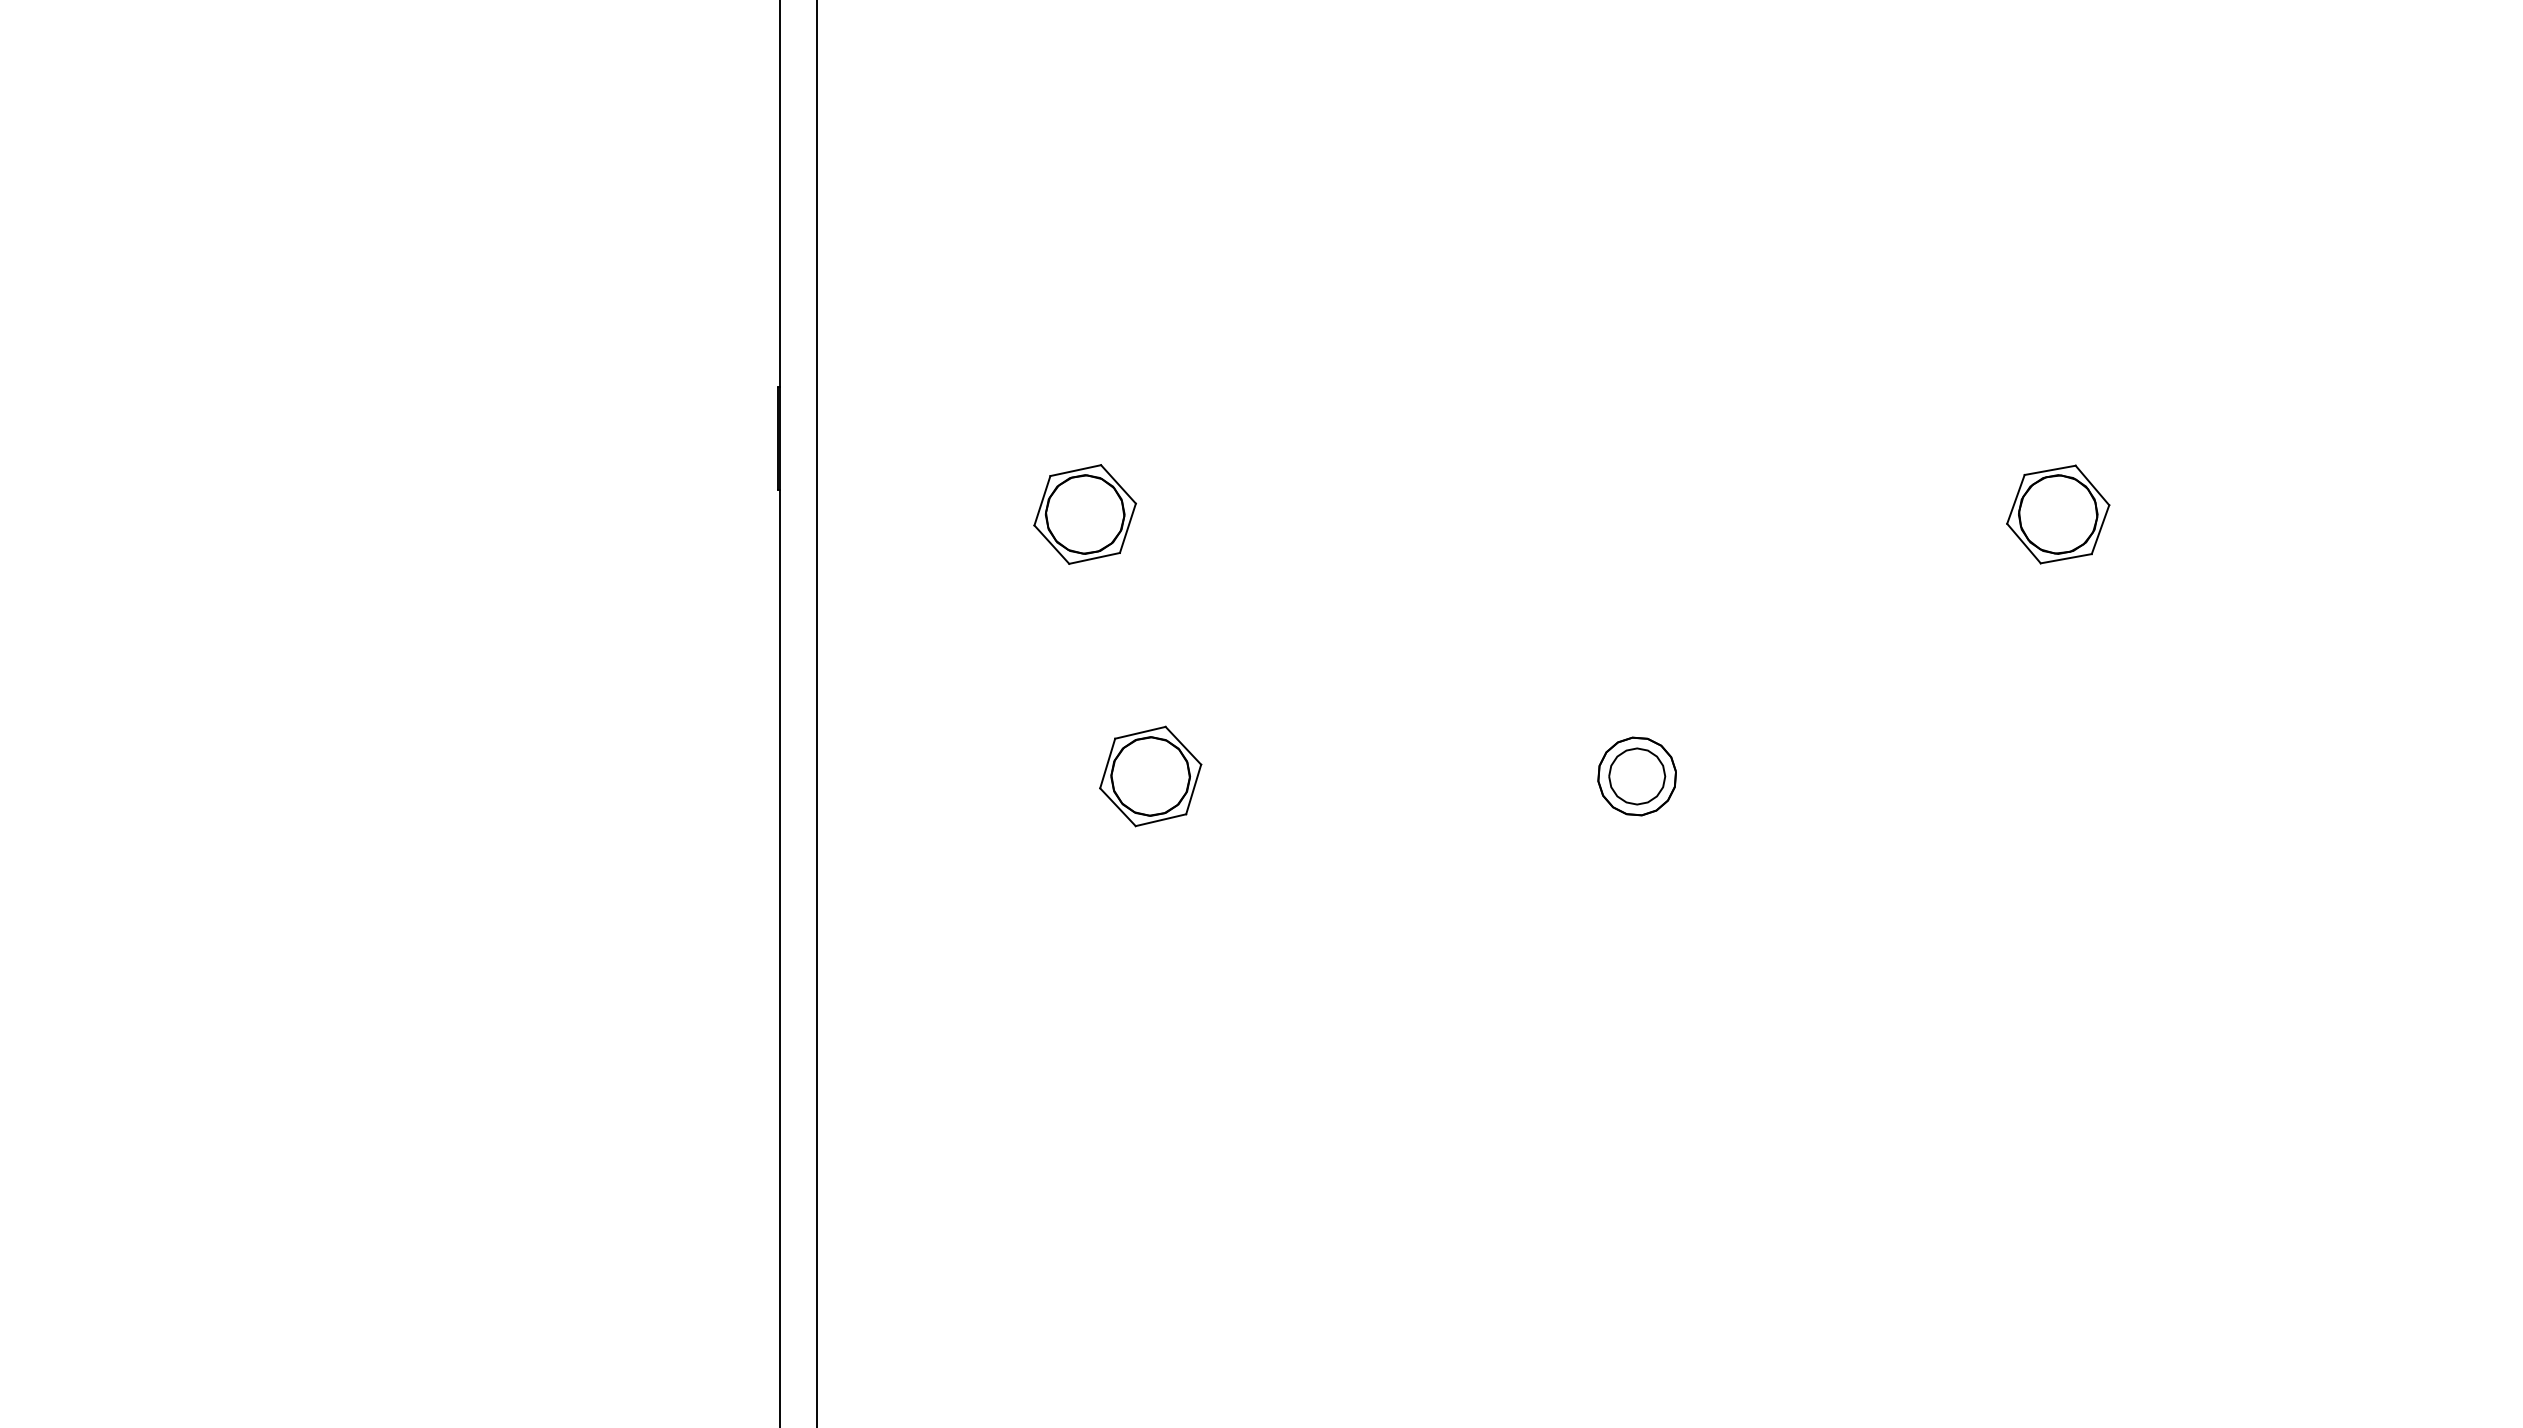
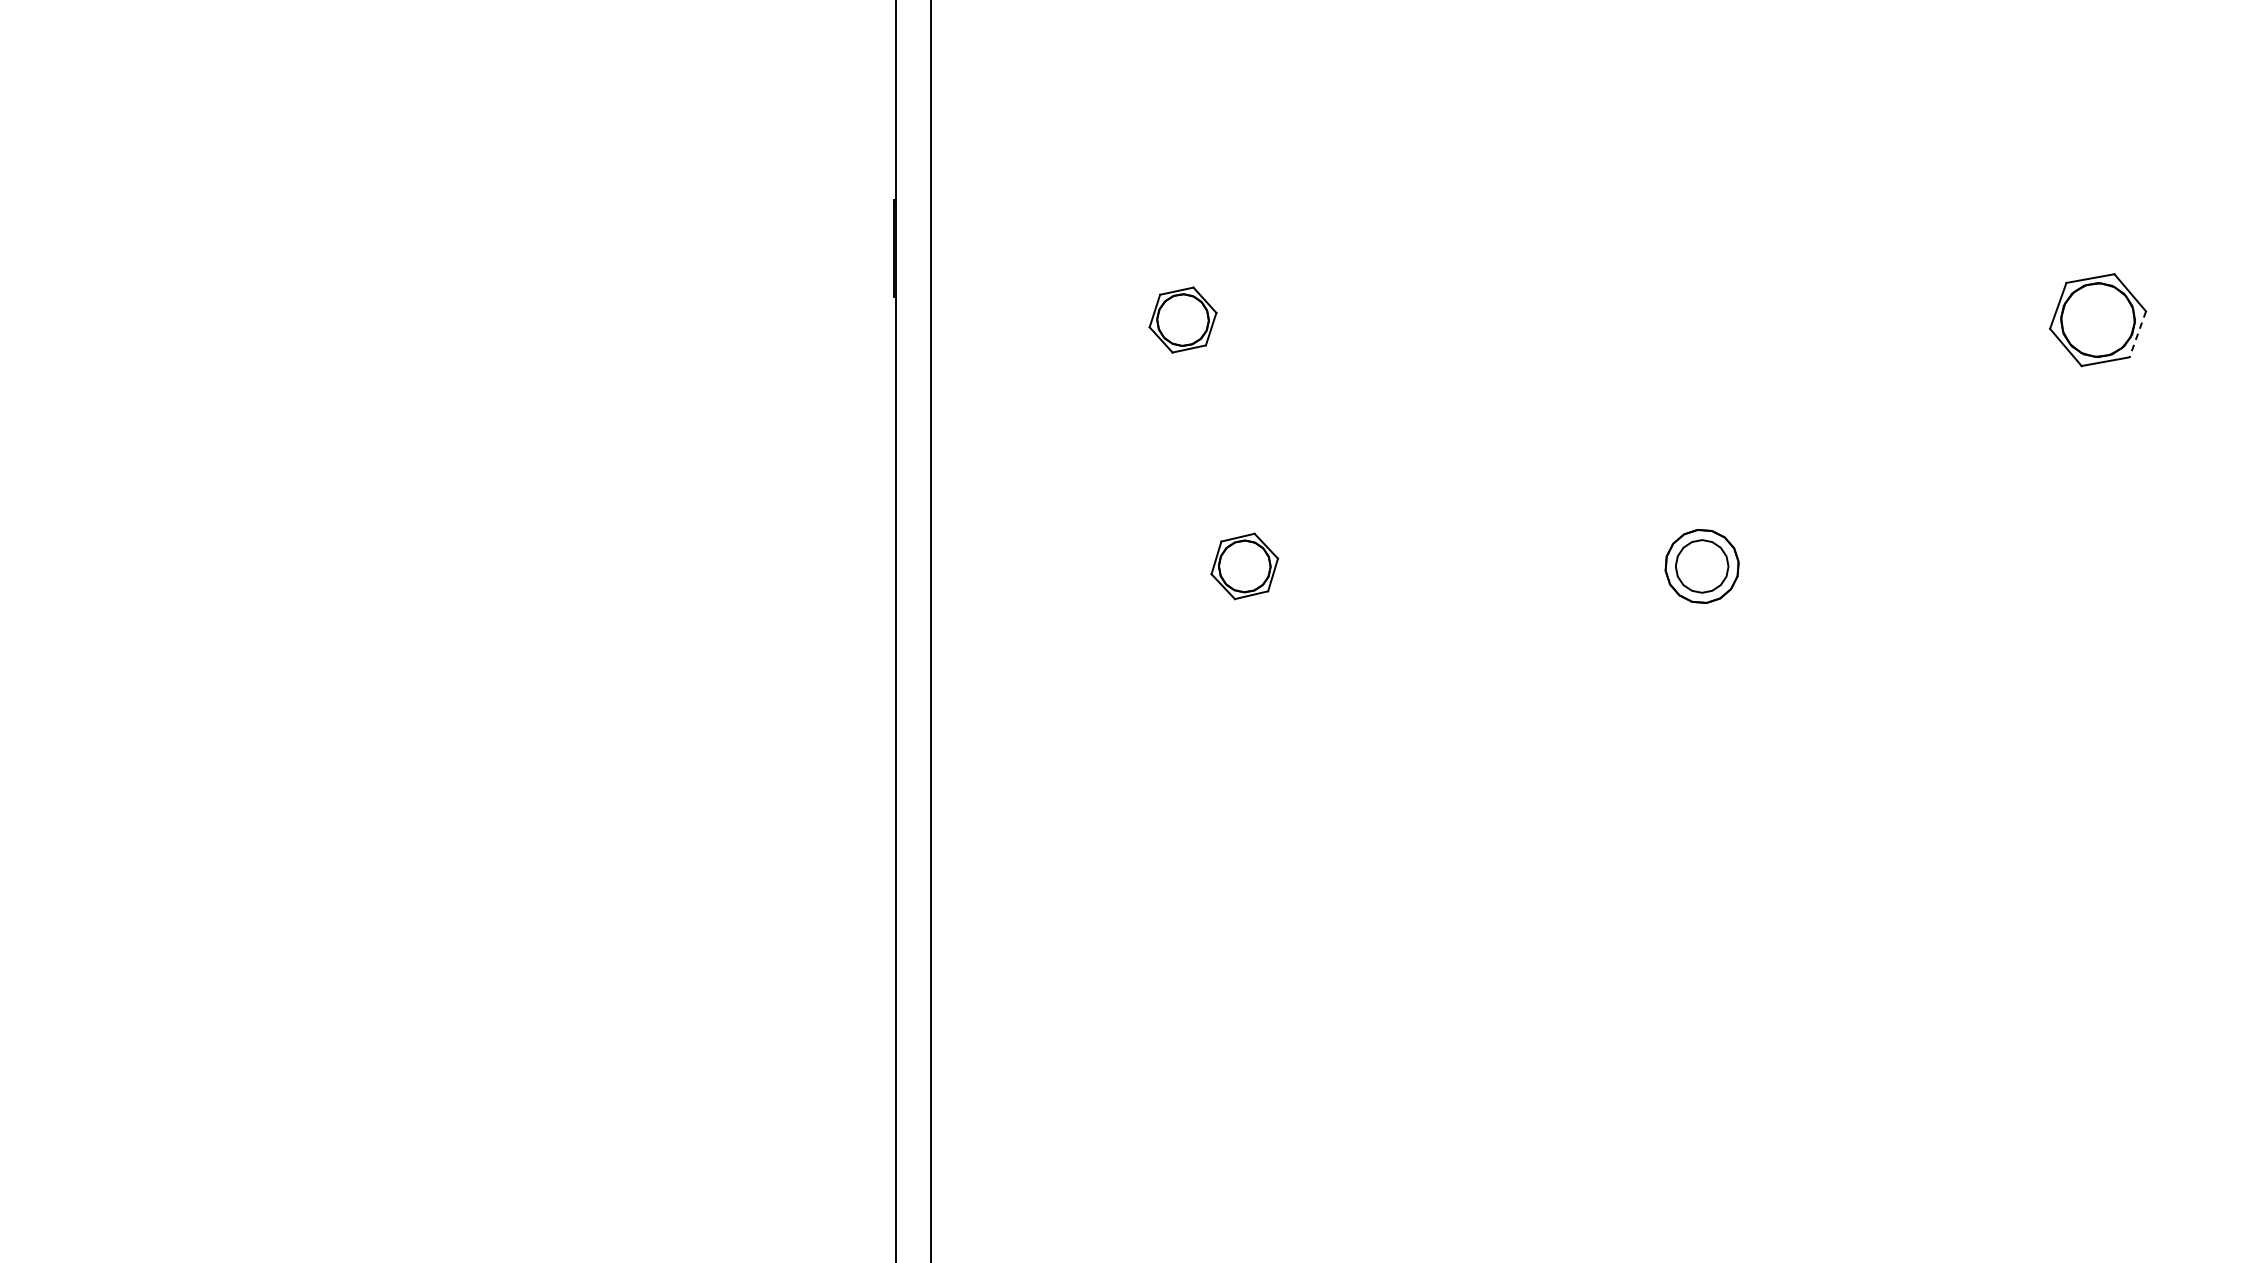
part: (1084, 514) -> (1182, 320), size x0.7
line: (2100, 529) -> (2137, 334), solid -> dashed
part: (1150, 776) -> (1244, 566), size x0.7

